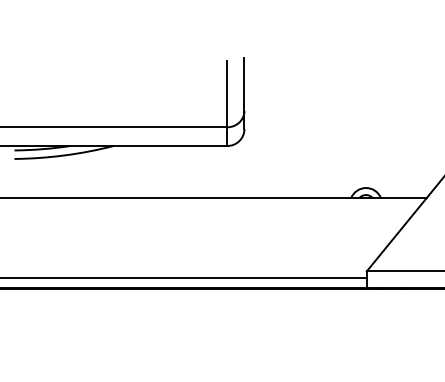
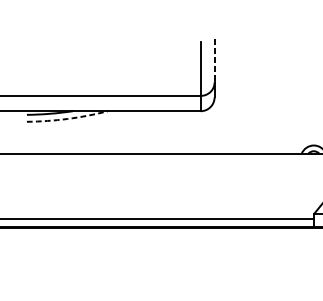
line: (244, 84) -> (214, 61), solid -> dashed
arc: (64, 155) -> (67, 118), solid -> dashed

